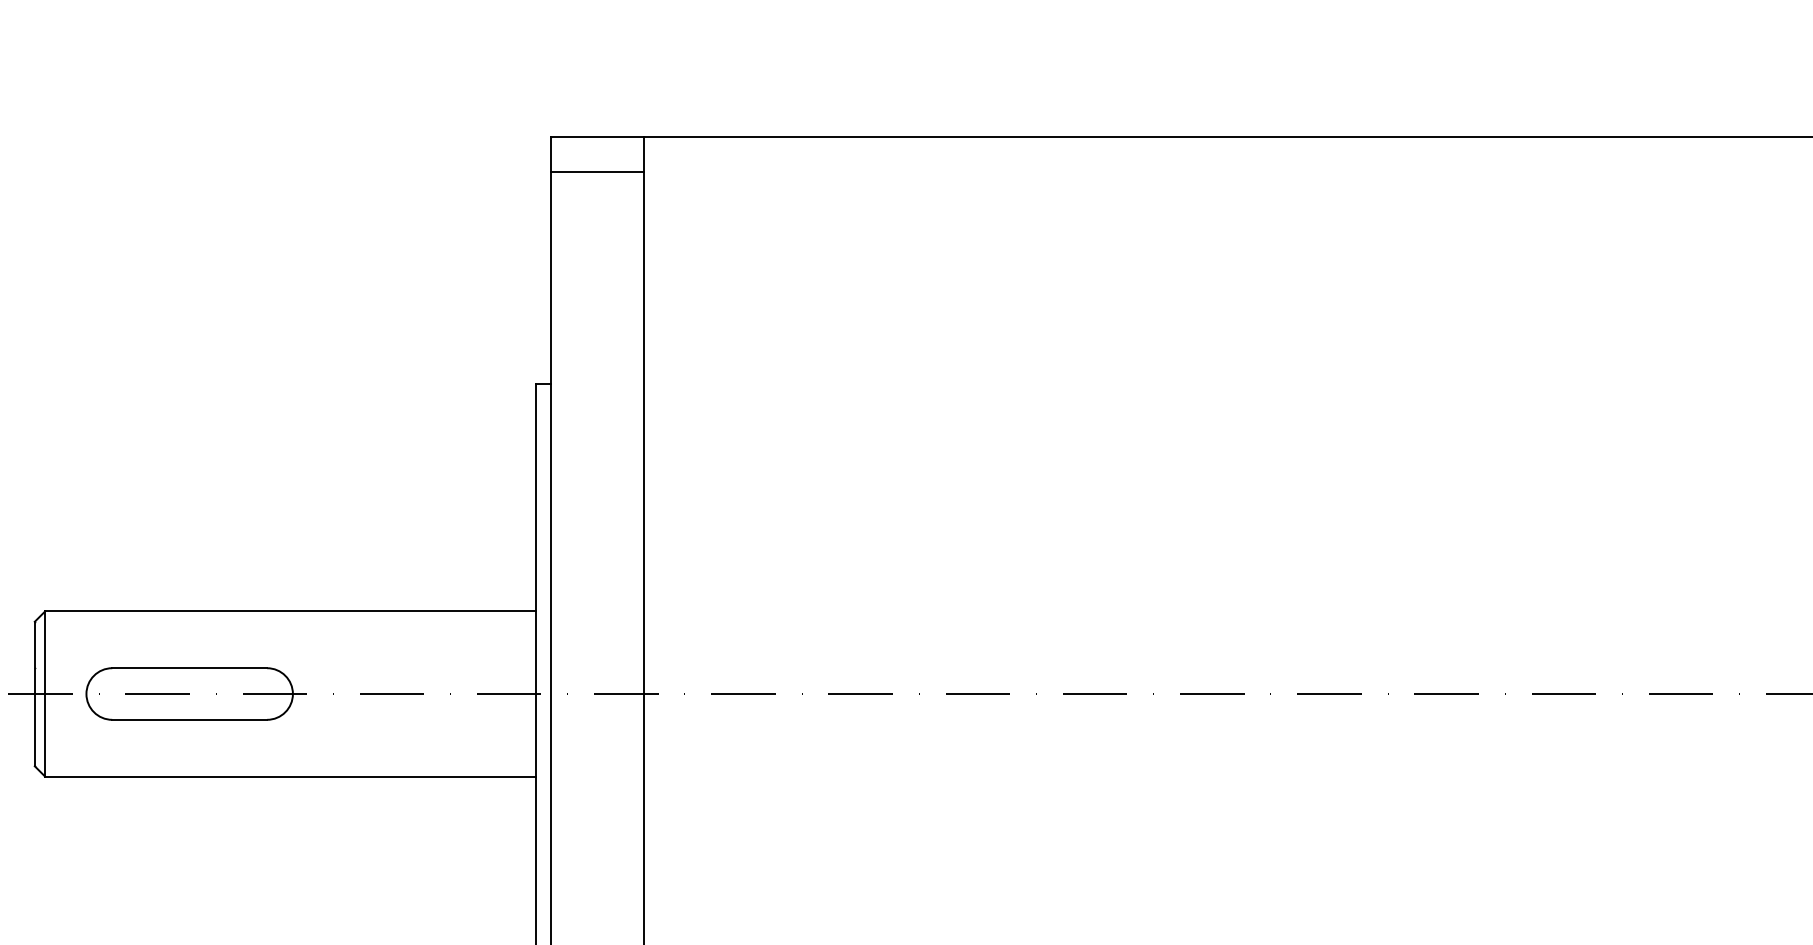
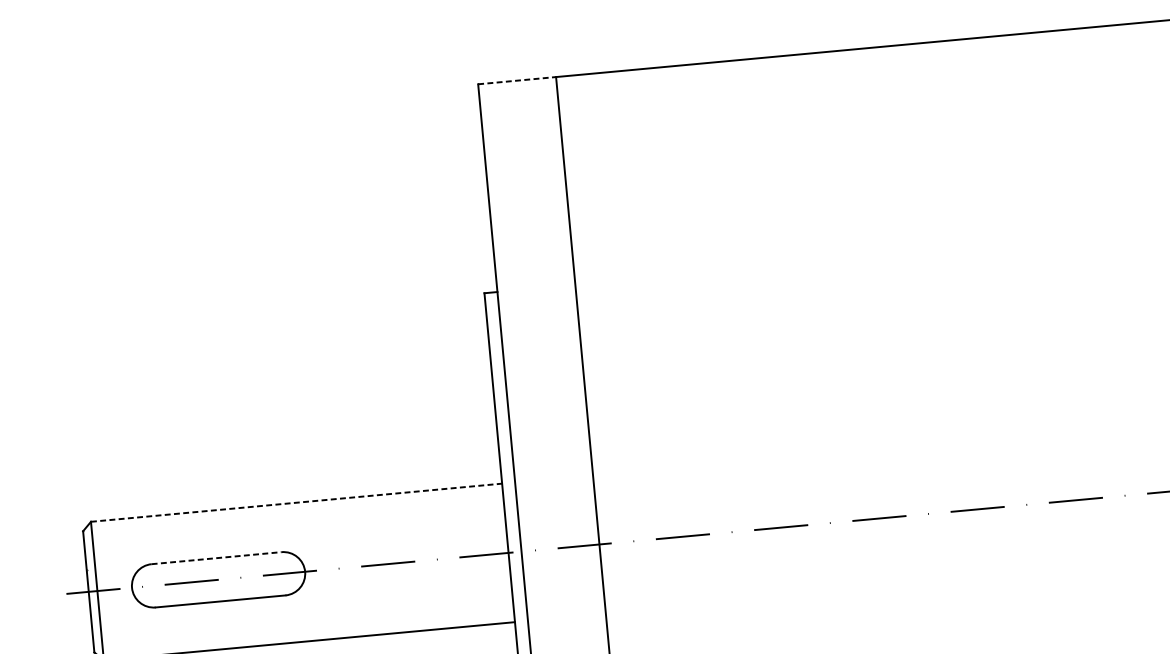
line: (598, 136) -> (517, 80), solid -> dashed
line: (597, 171) -> (519, 110), removed
line: (290, 611) -> (296, 502), solid -> dashed
line: (190, 668) -> (217, 558), solid -> dashed

